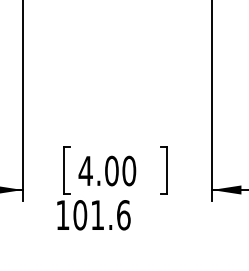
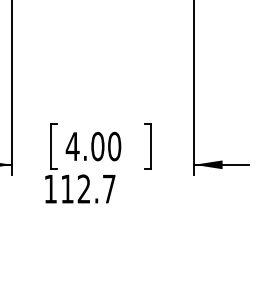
text: (101, 214) -> (87, 188), 101.6 -> 112.7

